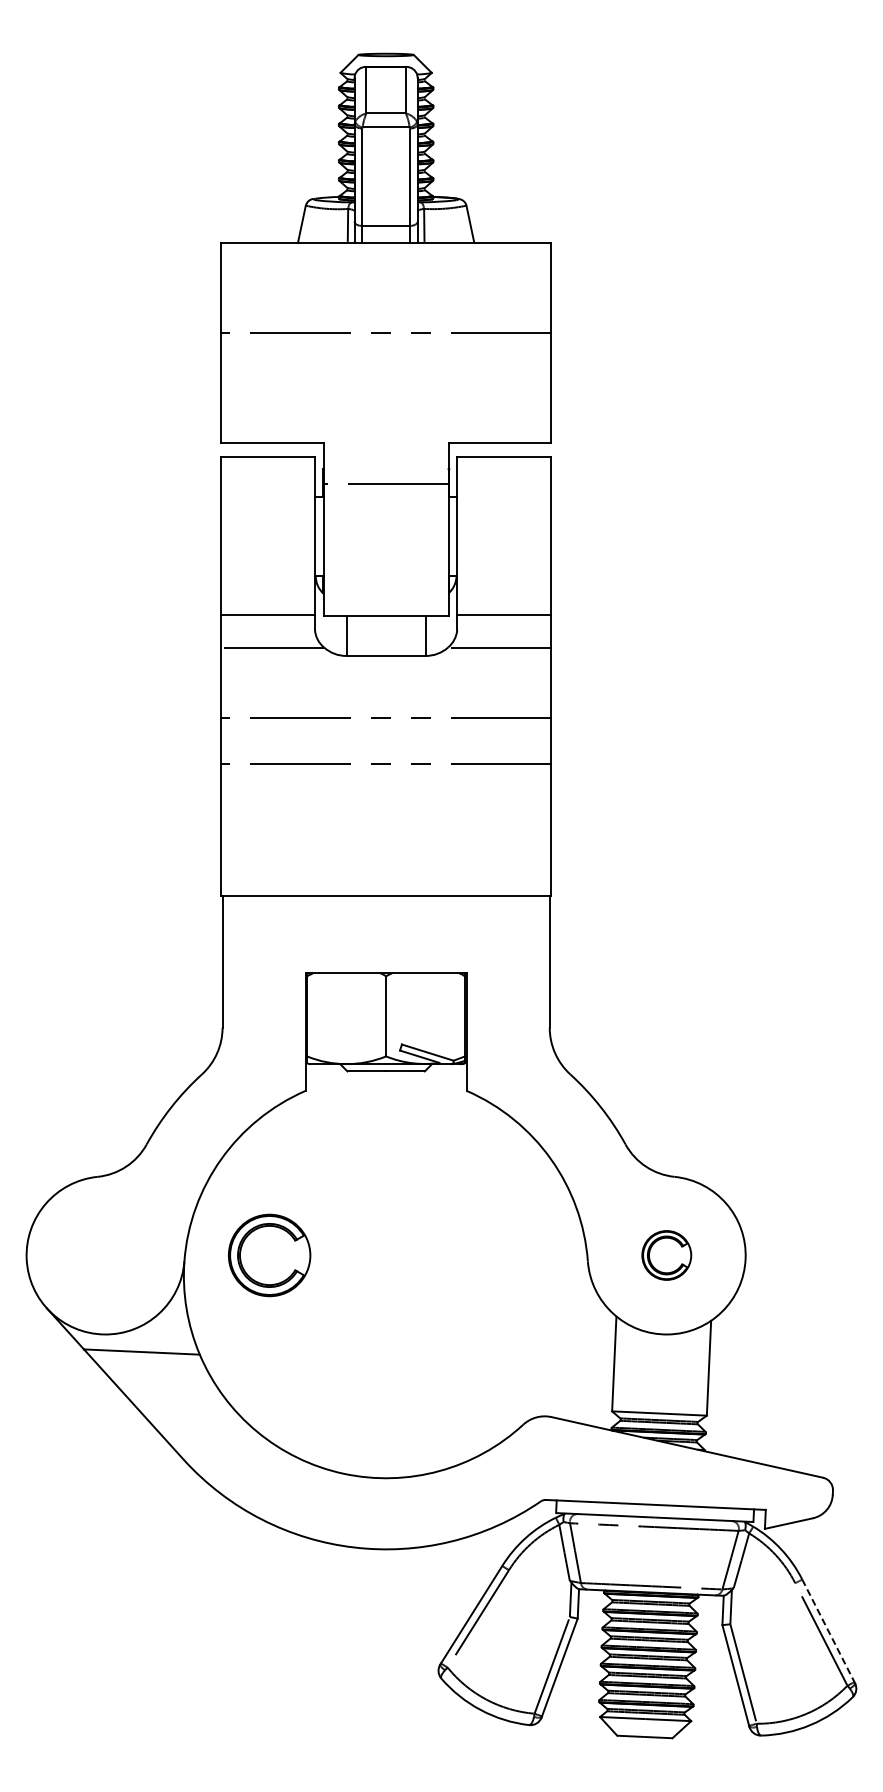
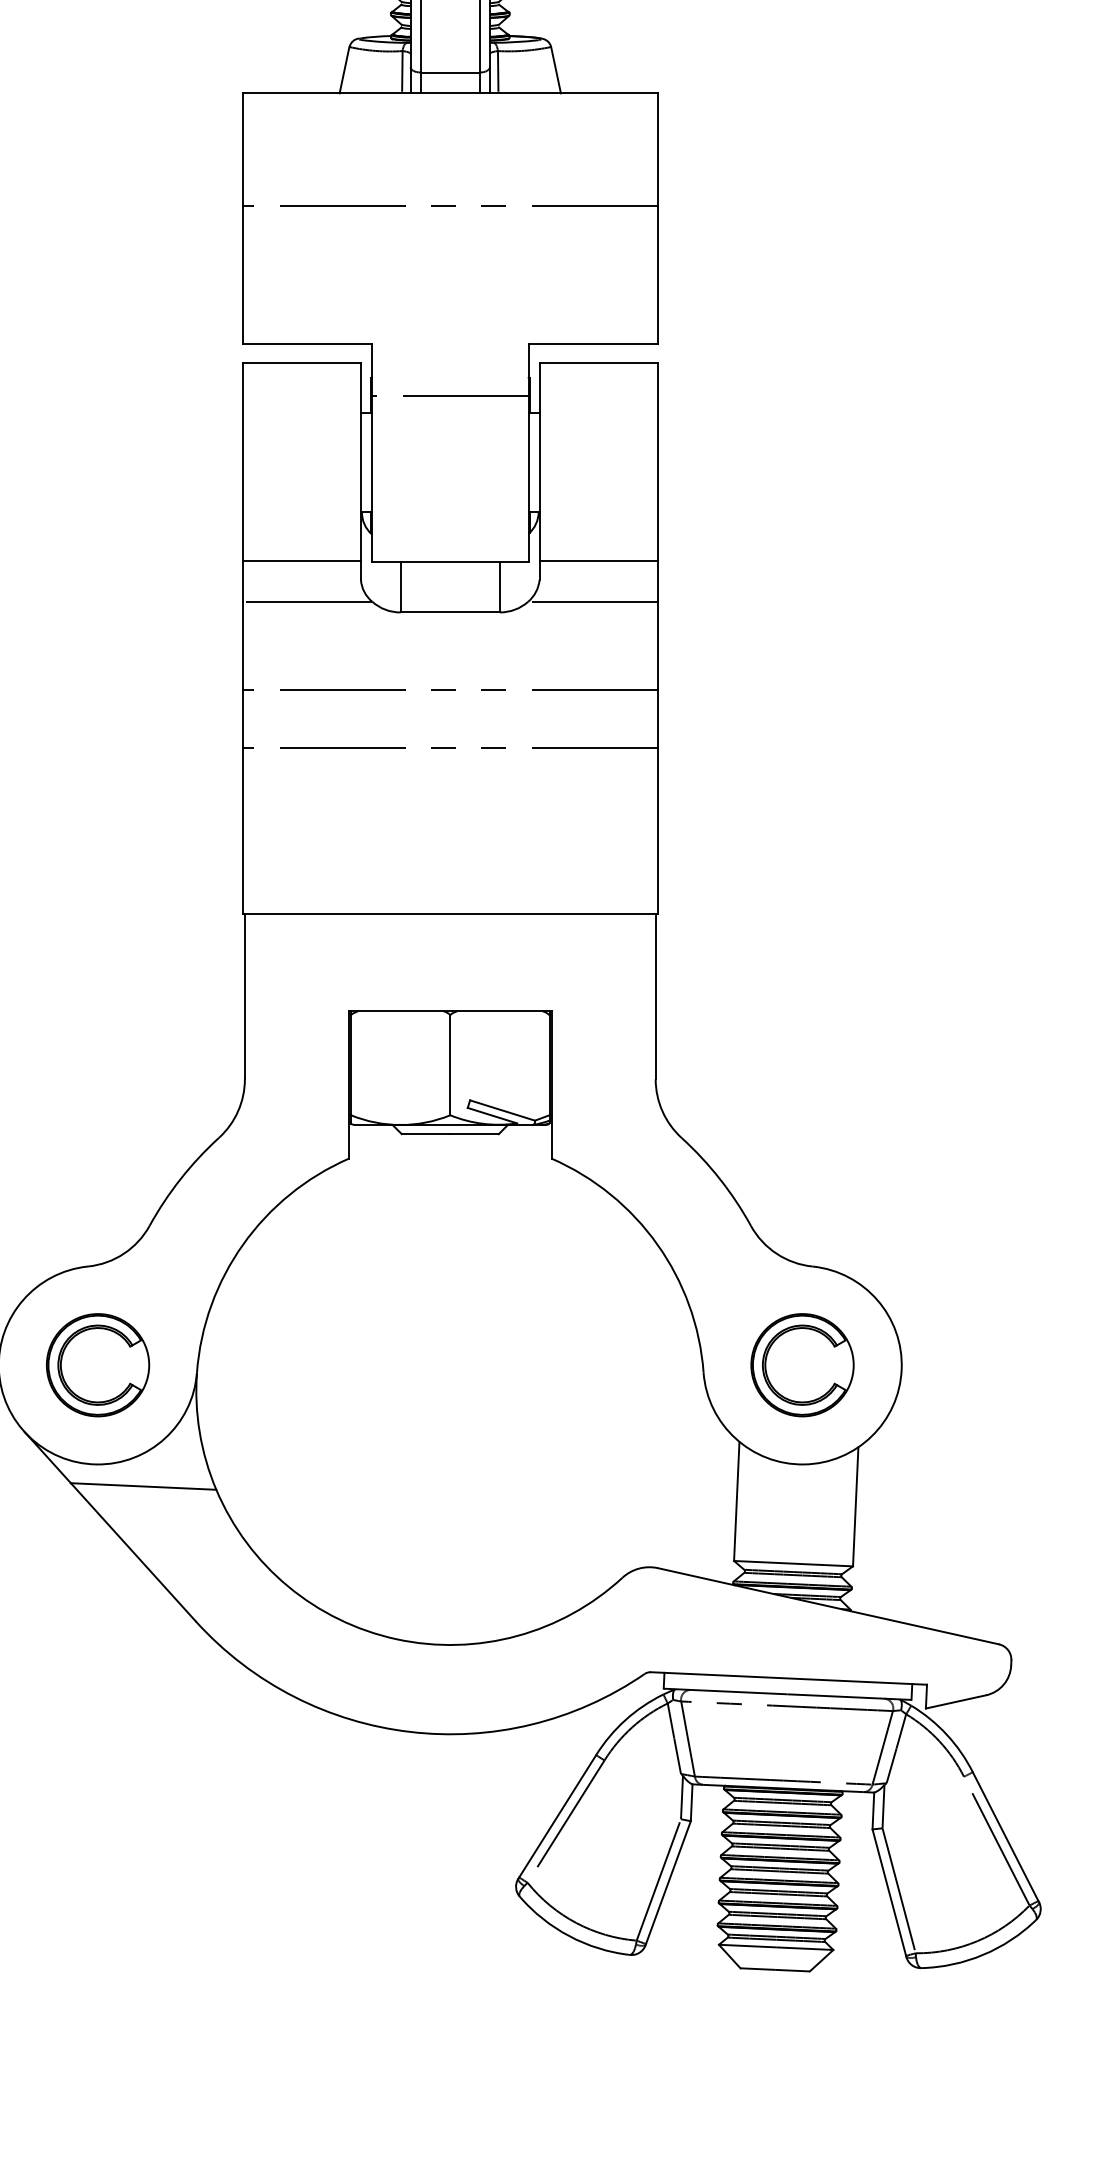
part: (269, 1255) -> (97, 1365), moved
part: (666, 1255) -> (802, 1365), size x1.67
line: (828, 1630) -> (1005, 1836), dashed -> solid

